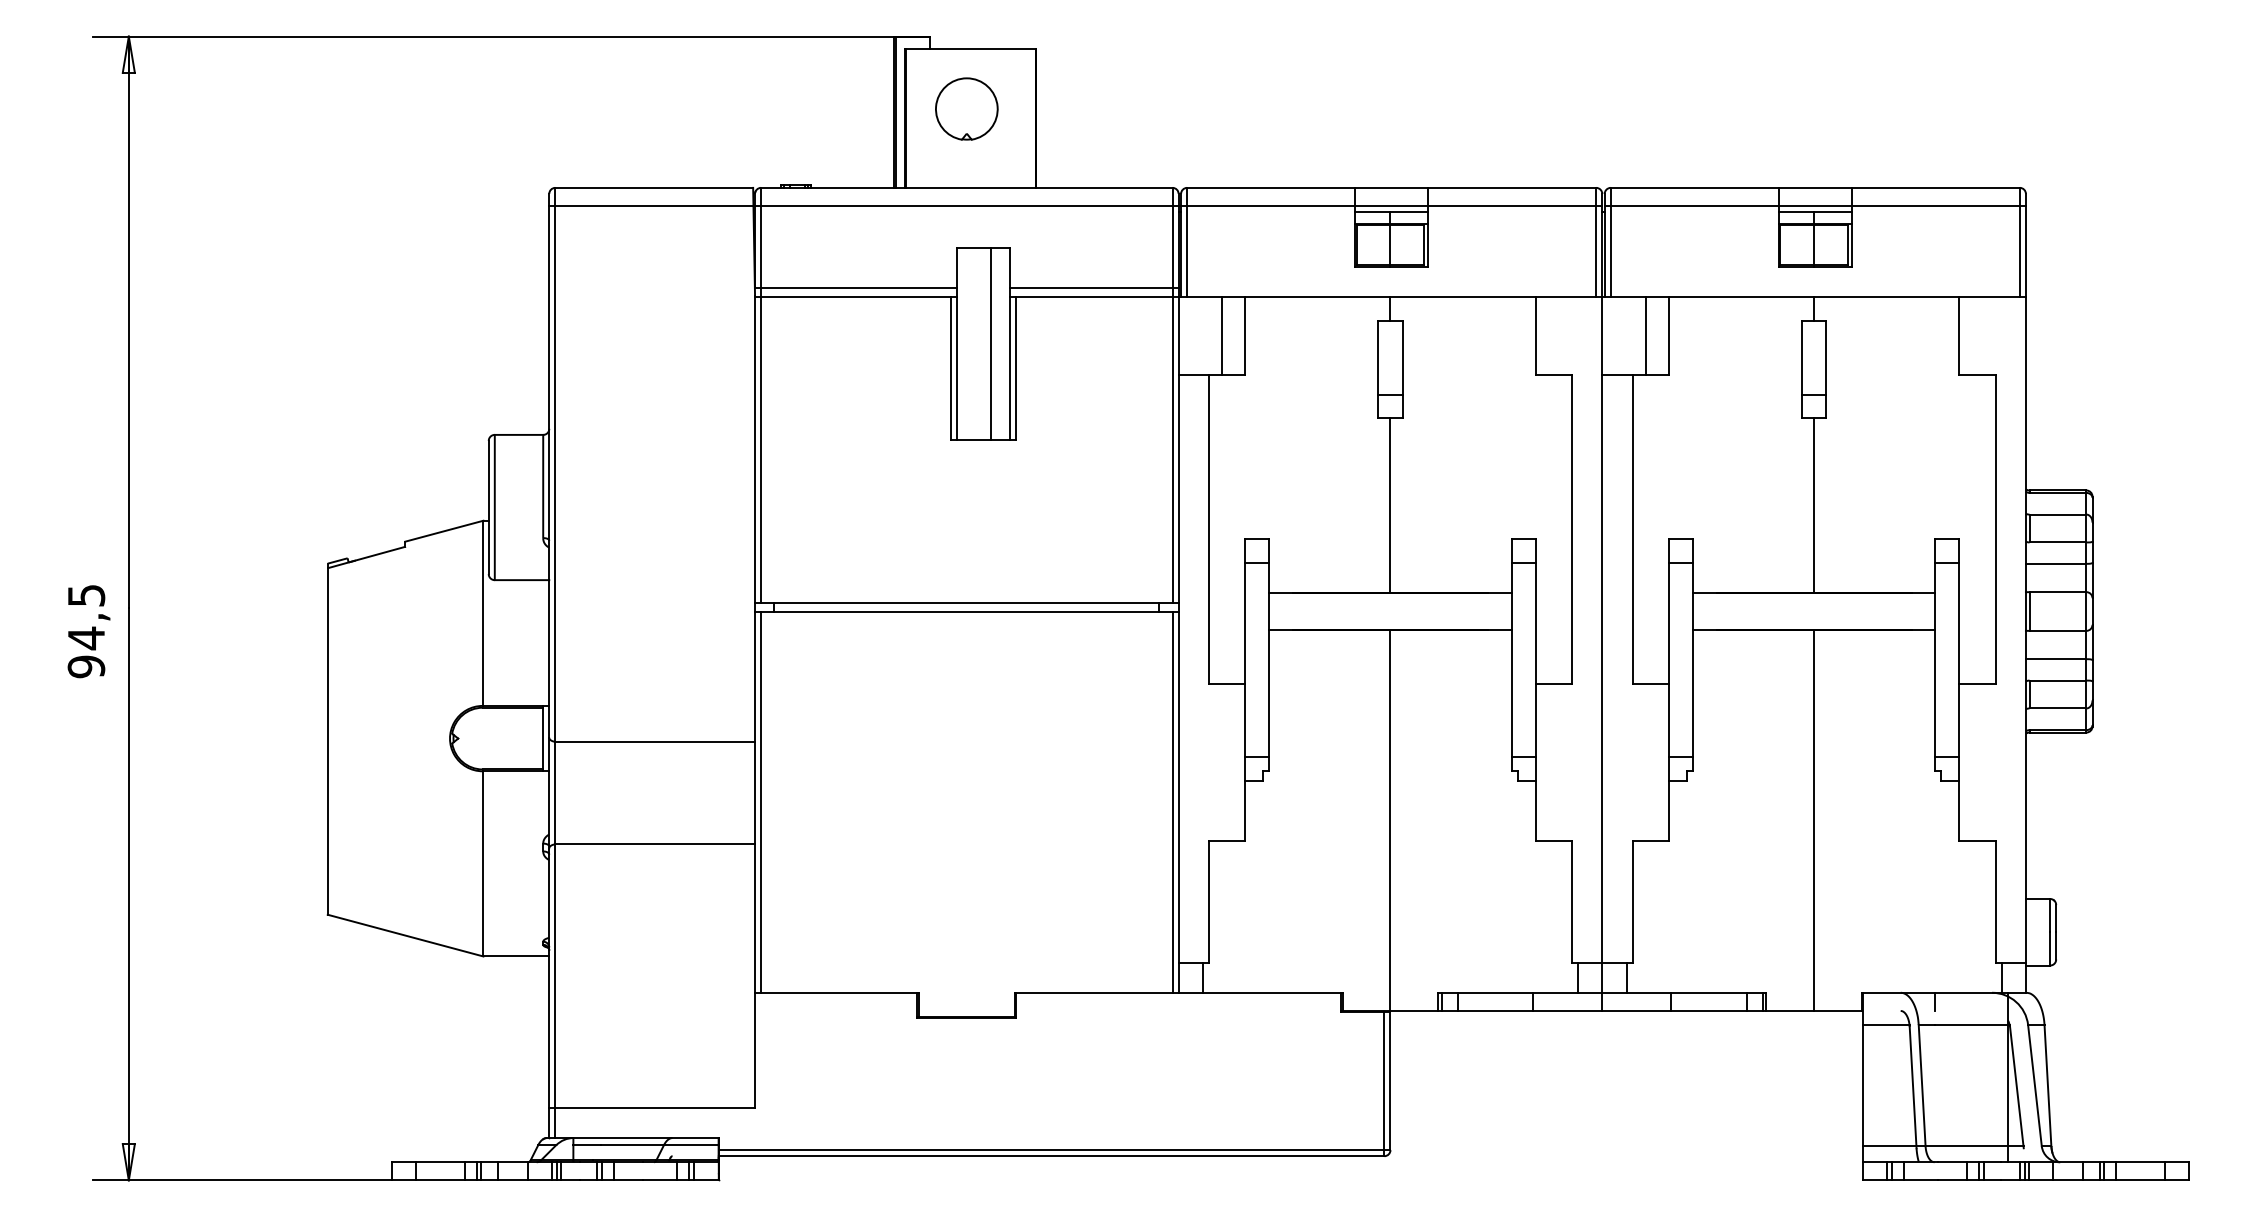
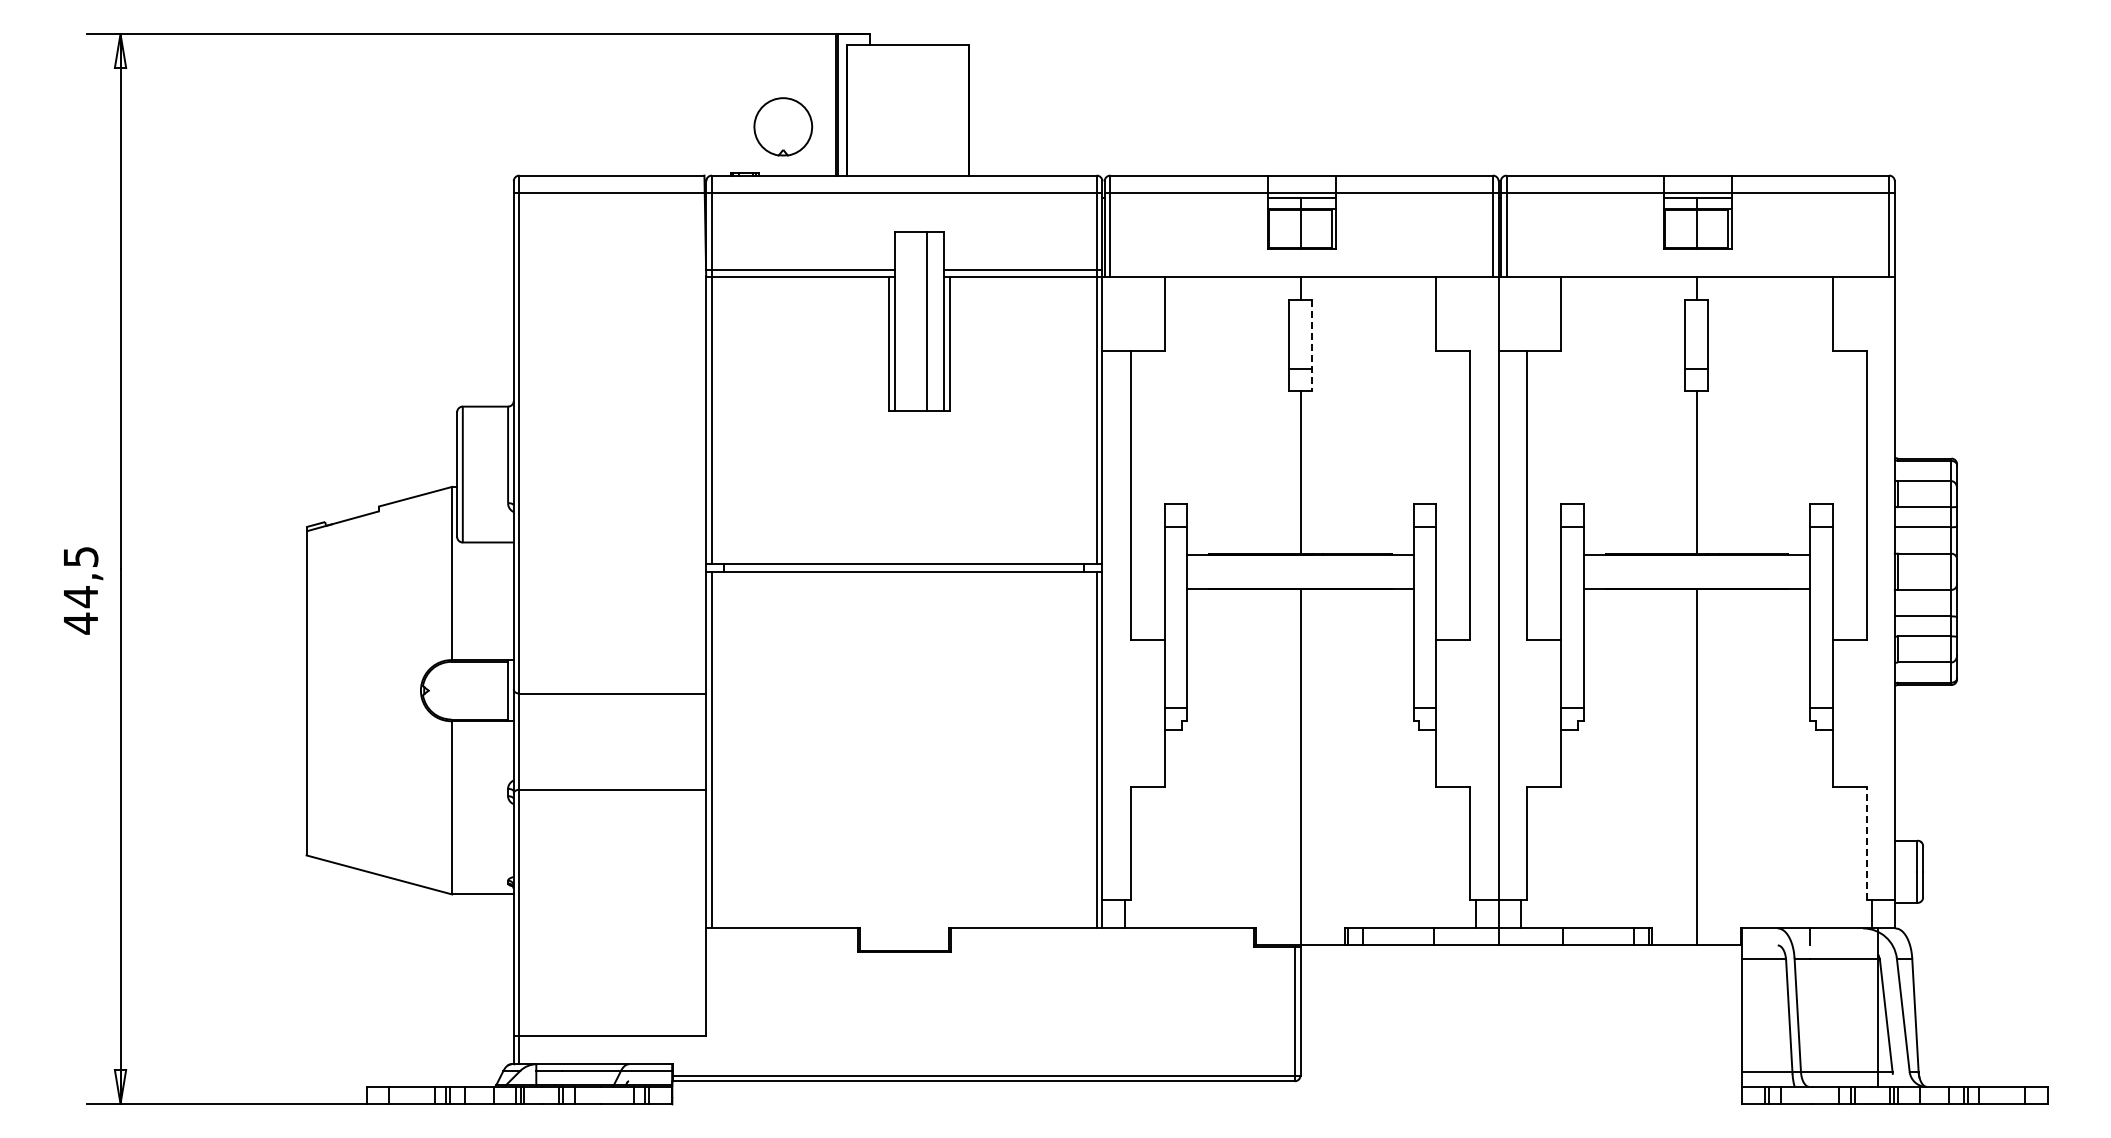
part: (967, 108) -> (783, 126), moved
line: (1222, 336) -> (1143, 314), removed
line: (1645, 336) -> (1539, 314), removed
line: (1402, 369) -> (1311, 345), solid -> dashed
text: (86, 666) -> (80, 623), 94,5 -> 44,5
line: (1995, 901) -> (1866, 843), solid -> dashed

